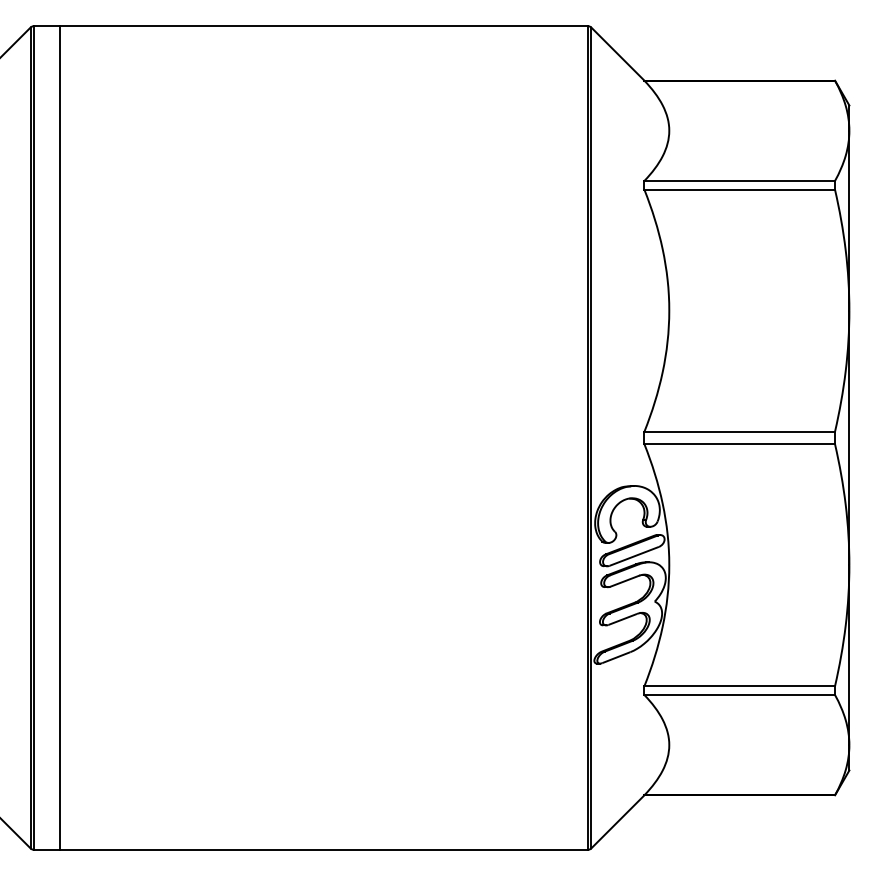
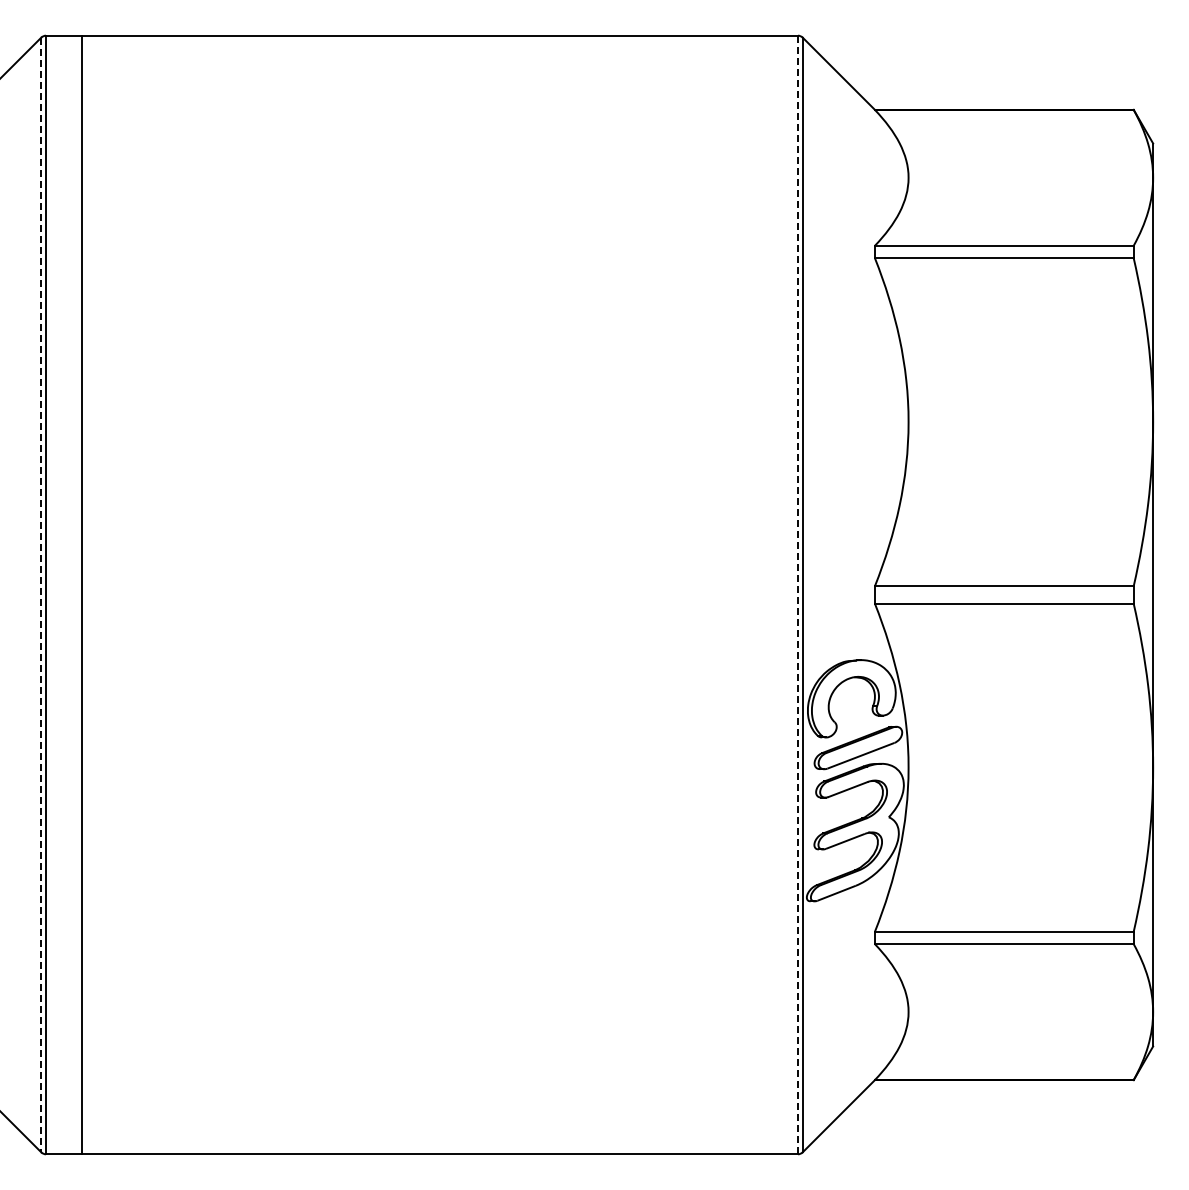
line: (587, 437) -> (797, 594), solid -> dashed
line: (30, 438) -> (41, 595), solid -> dashed

